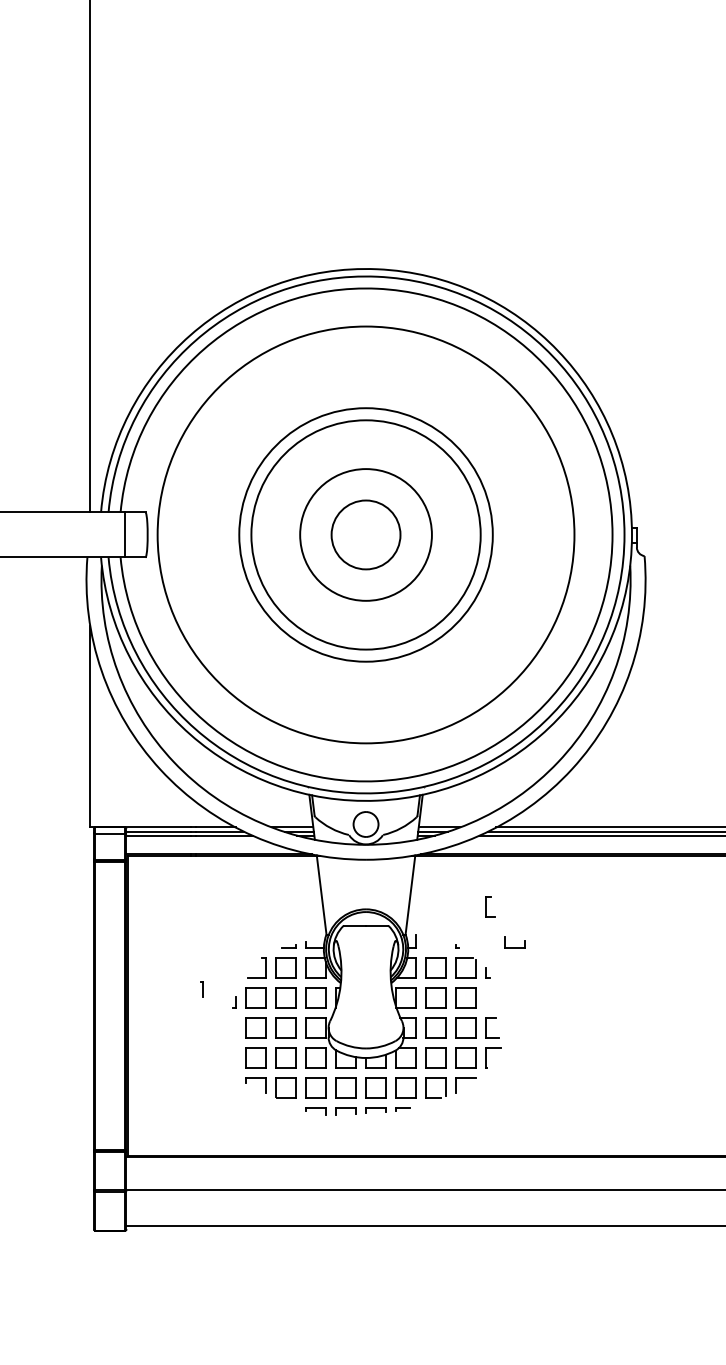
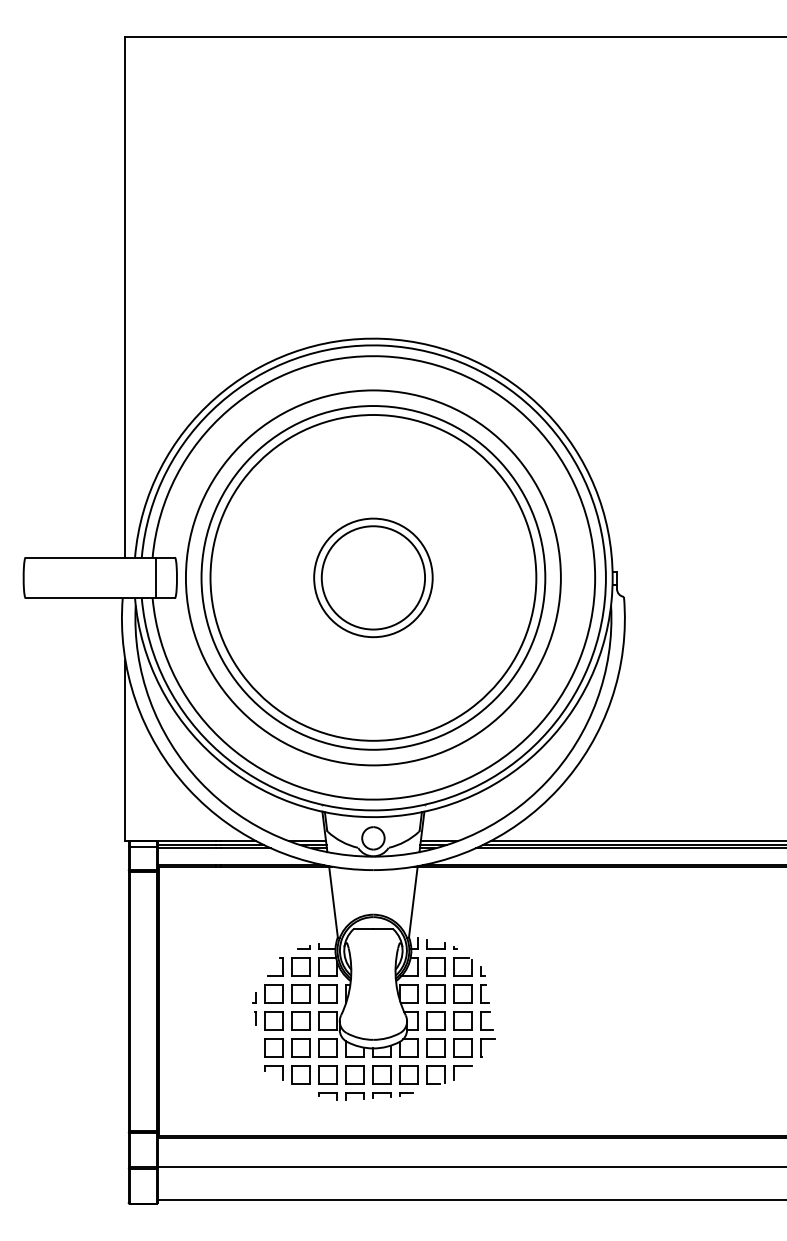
circle: (366, 534) -> (373, 577), size x1.43
circle: (366, 534) -> (373, 577), size x1.67
circle: (366, 534) -> (373, 577), size x1.67
part: (489, 905) -> (484, 993), moved
part: (513, 942) -> (435, 944), moved
line: (201, 989) -> (255, 1018), moved

